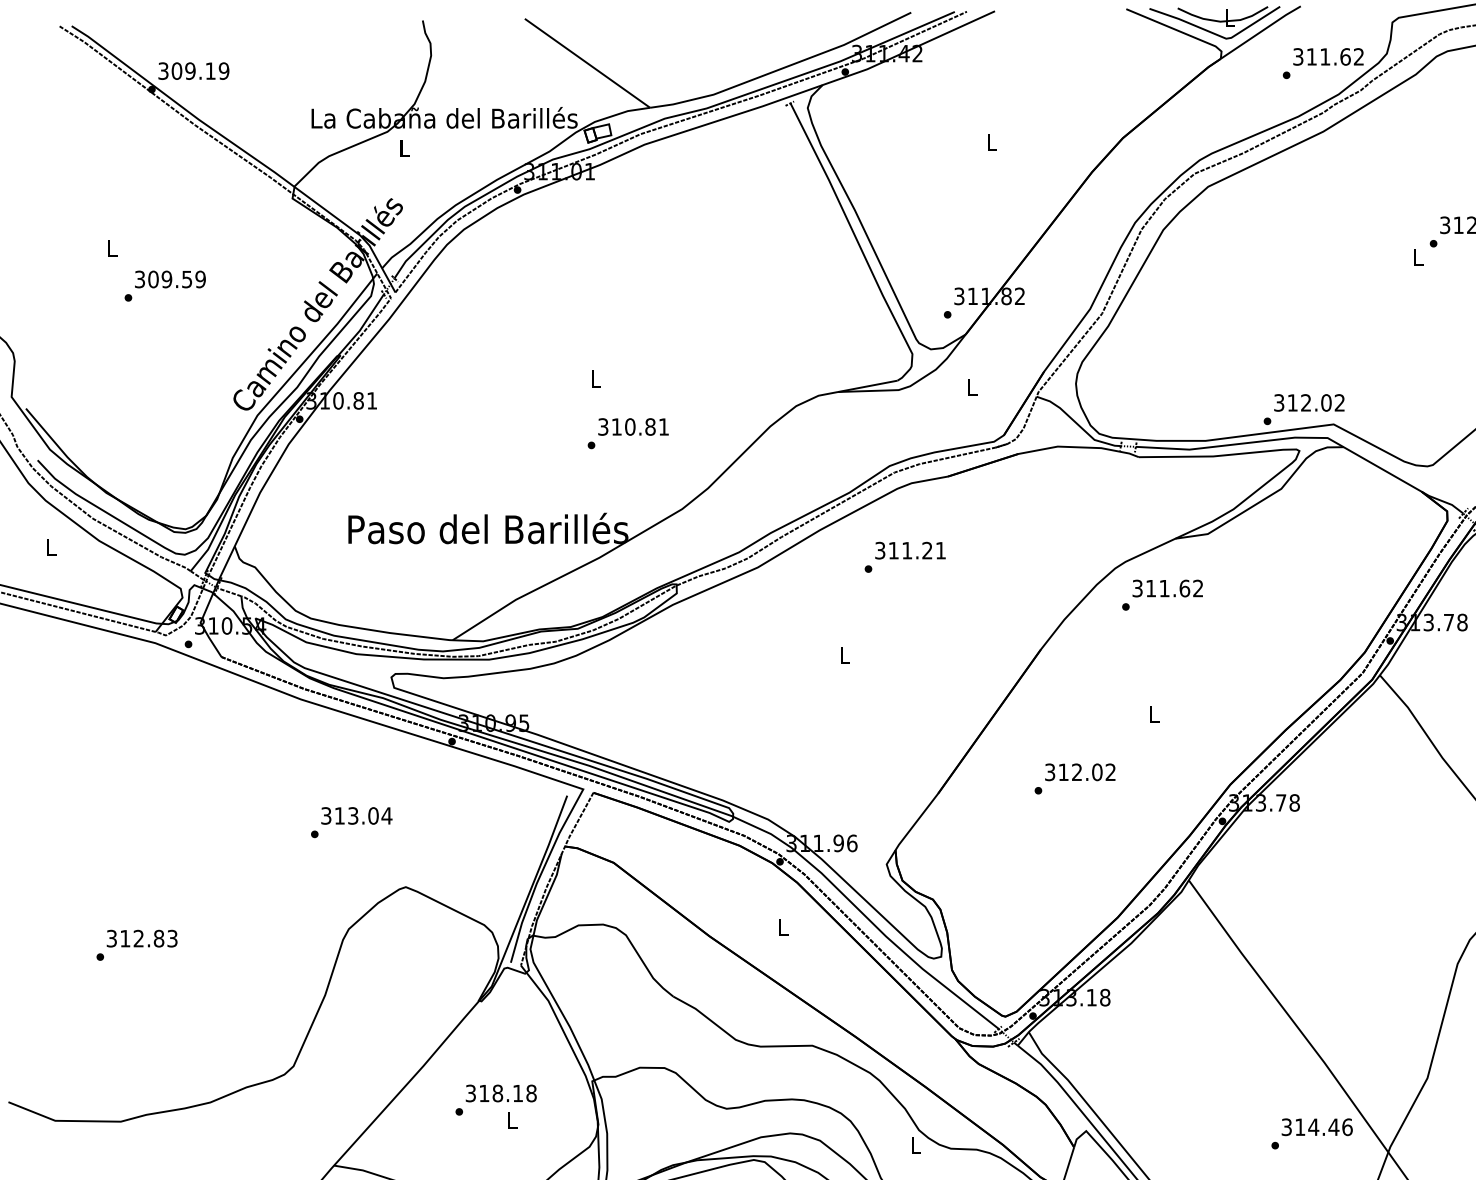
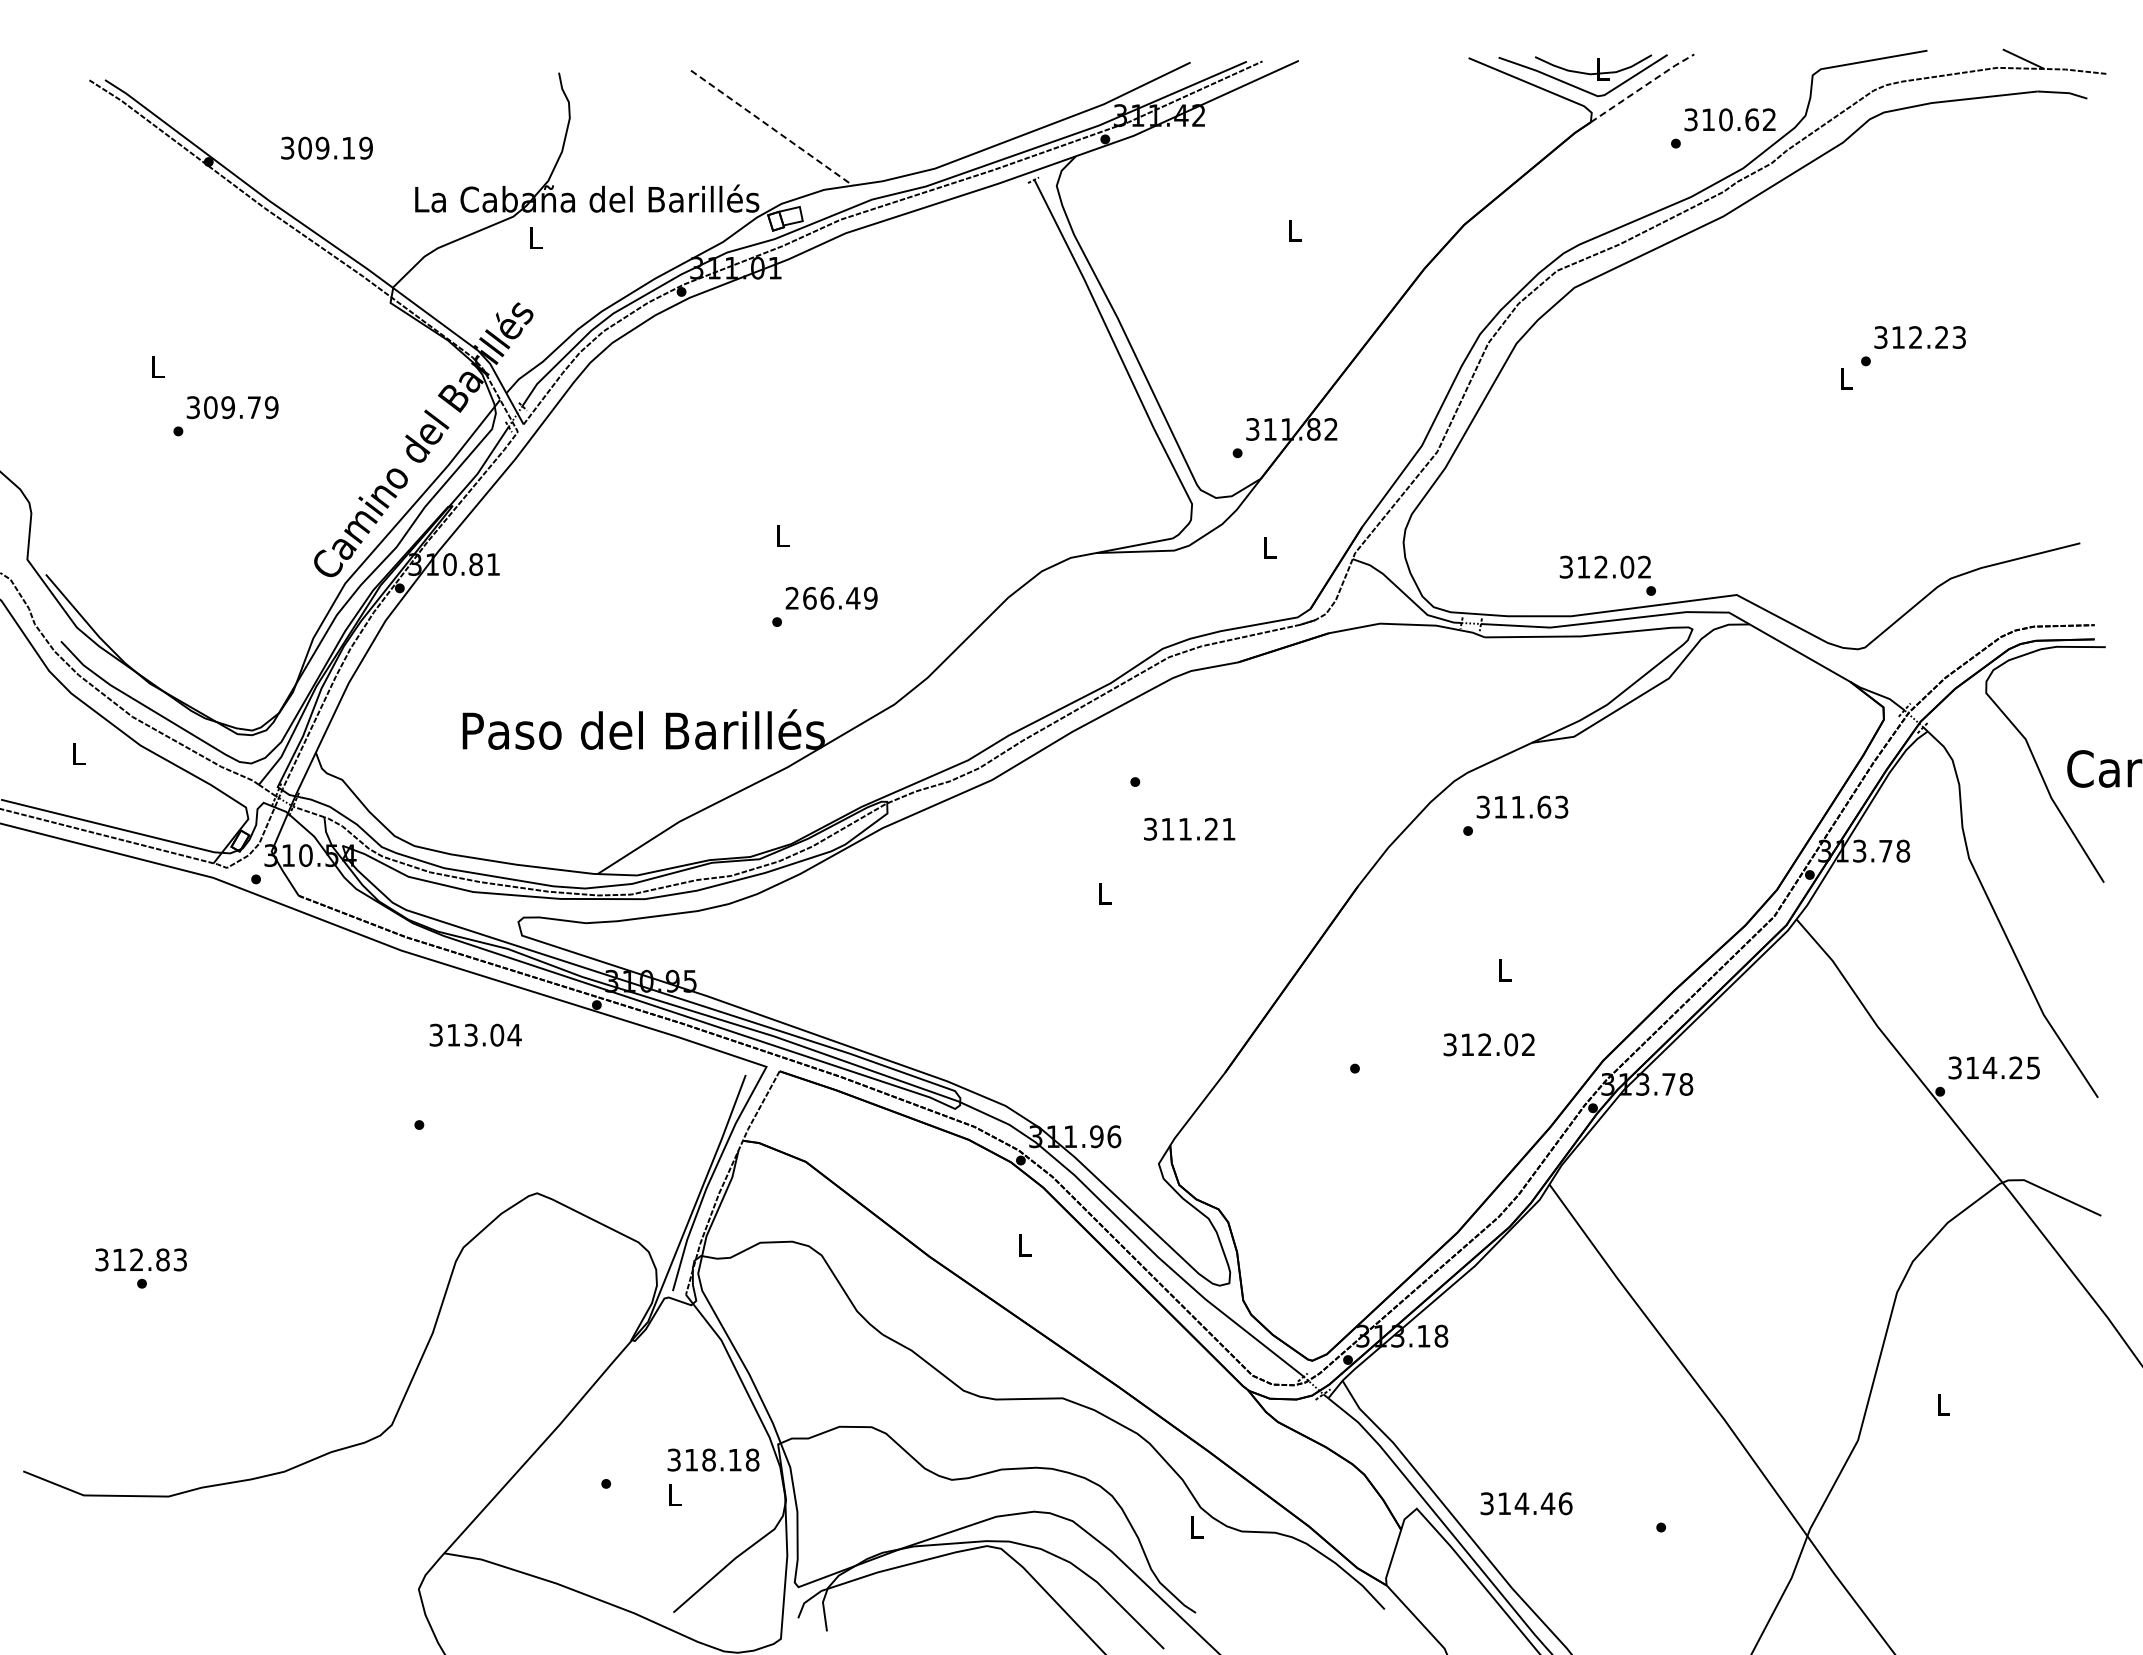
line: (1261, 31) -> (1643, 87), solid -> dashed
text: (1324, 56) -> (1725, 119), 311.62 -> 310.62
line: (587, 63) -> (772, 128), solid -> dashed
text: (193, 70) -> (326, 147), moved
text: (186, 279) -> (253, 407), 309.59 -> 309.79
text: (1308, 402) -> (1604, 566), moved
text: (633, 426) -> (831, 597), 310.81 -> 266.49
text: (910, 550) -> (1189, 828), moved
text: (1198, 588) -> (1561, 807), 311.62 -> 311.63
text: (1079, 772) -> (1488, 1044), moved
text: (356, 815) -> (475, 1034), moved
text: (141, 938) -> (140, 1259), moved
text: (501, 1093) -> (713, 1459), moved
text: (1317, 1127) -> (1526, 1503), moved

